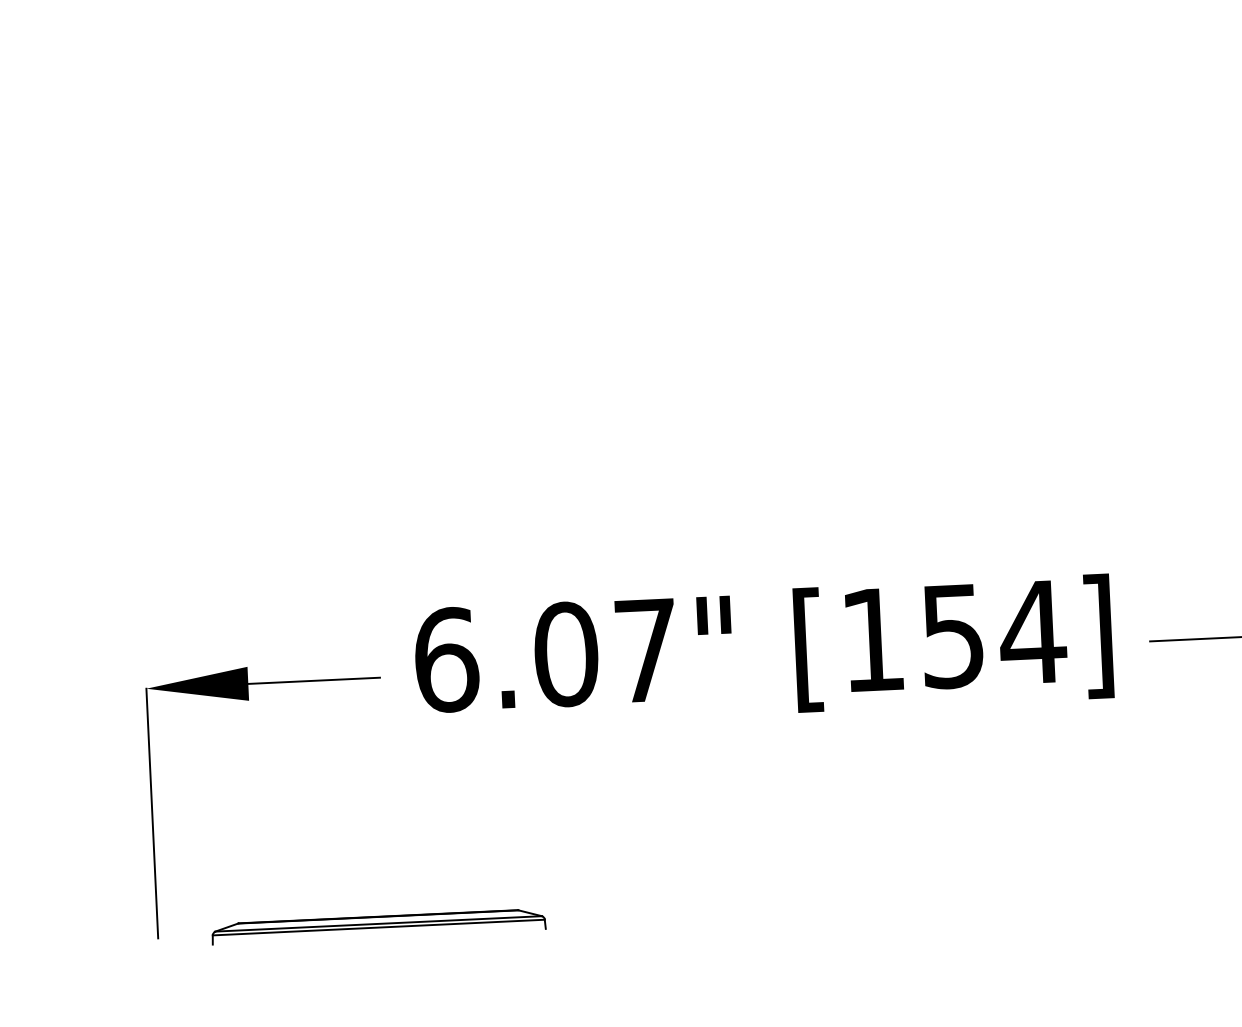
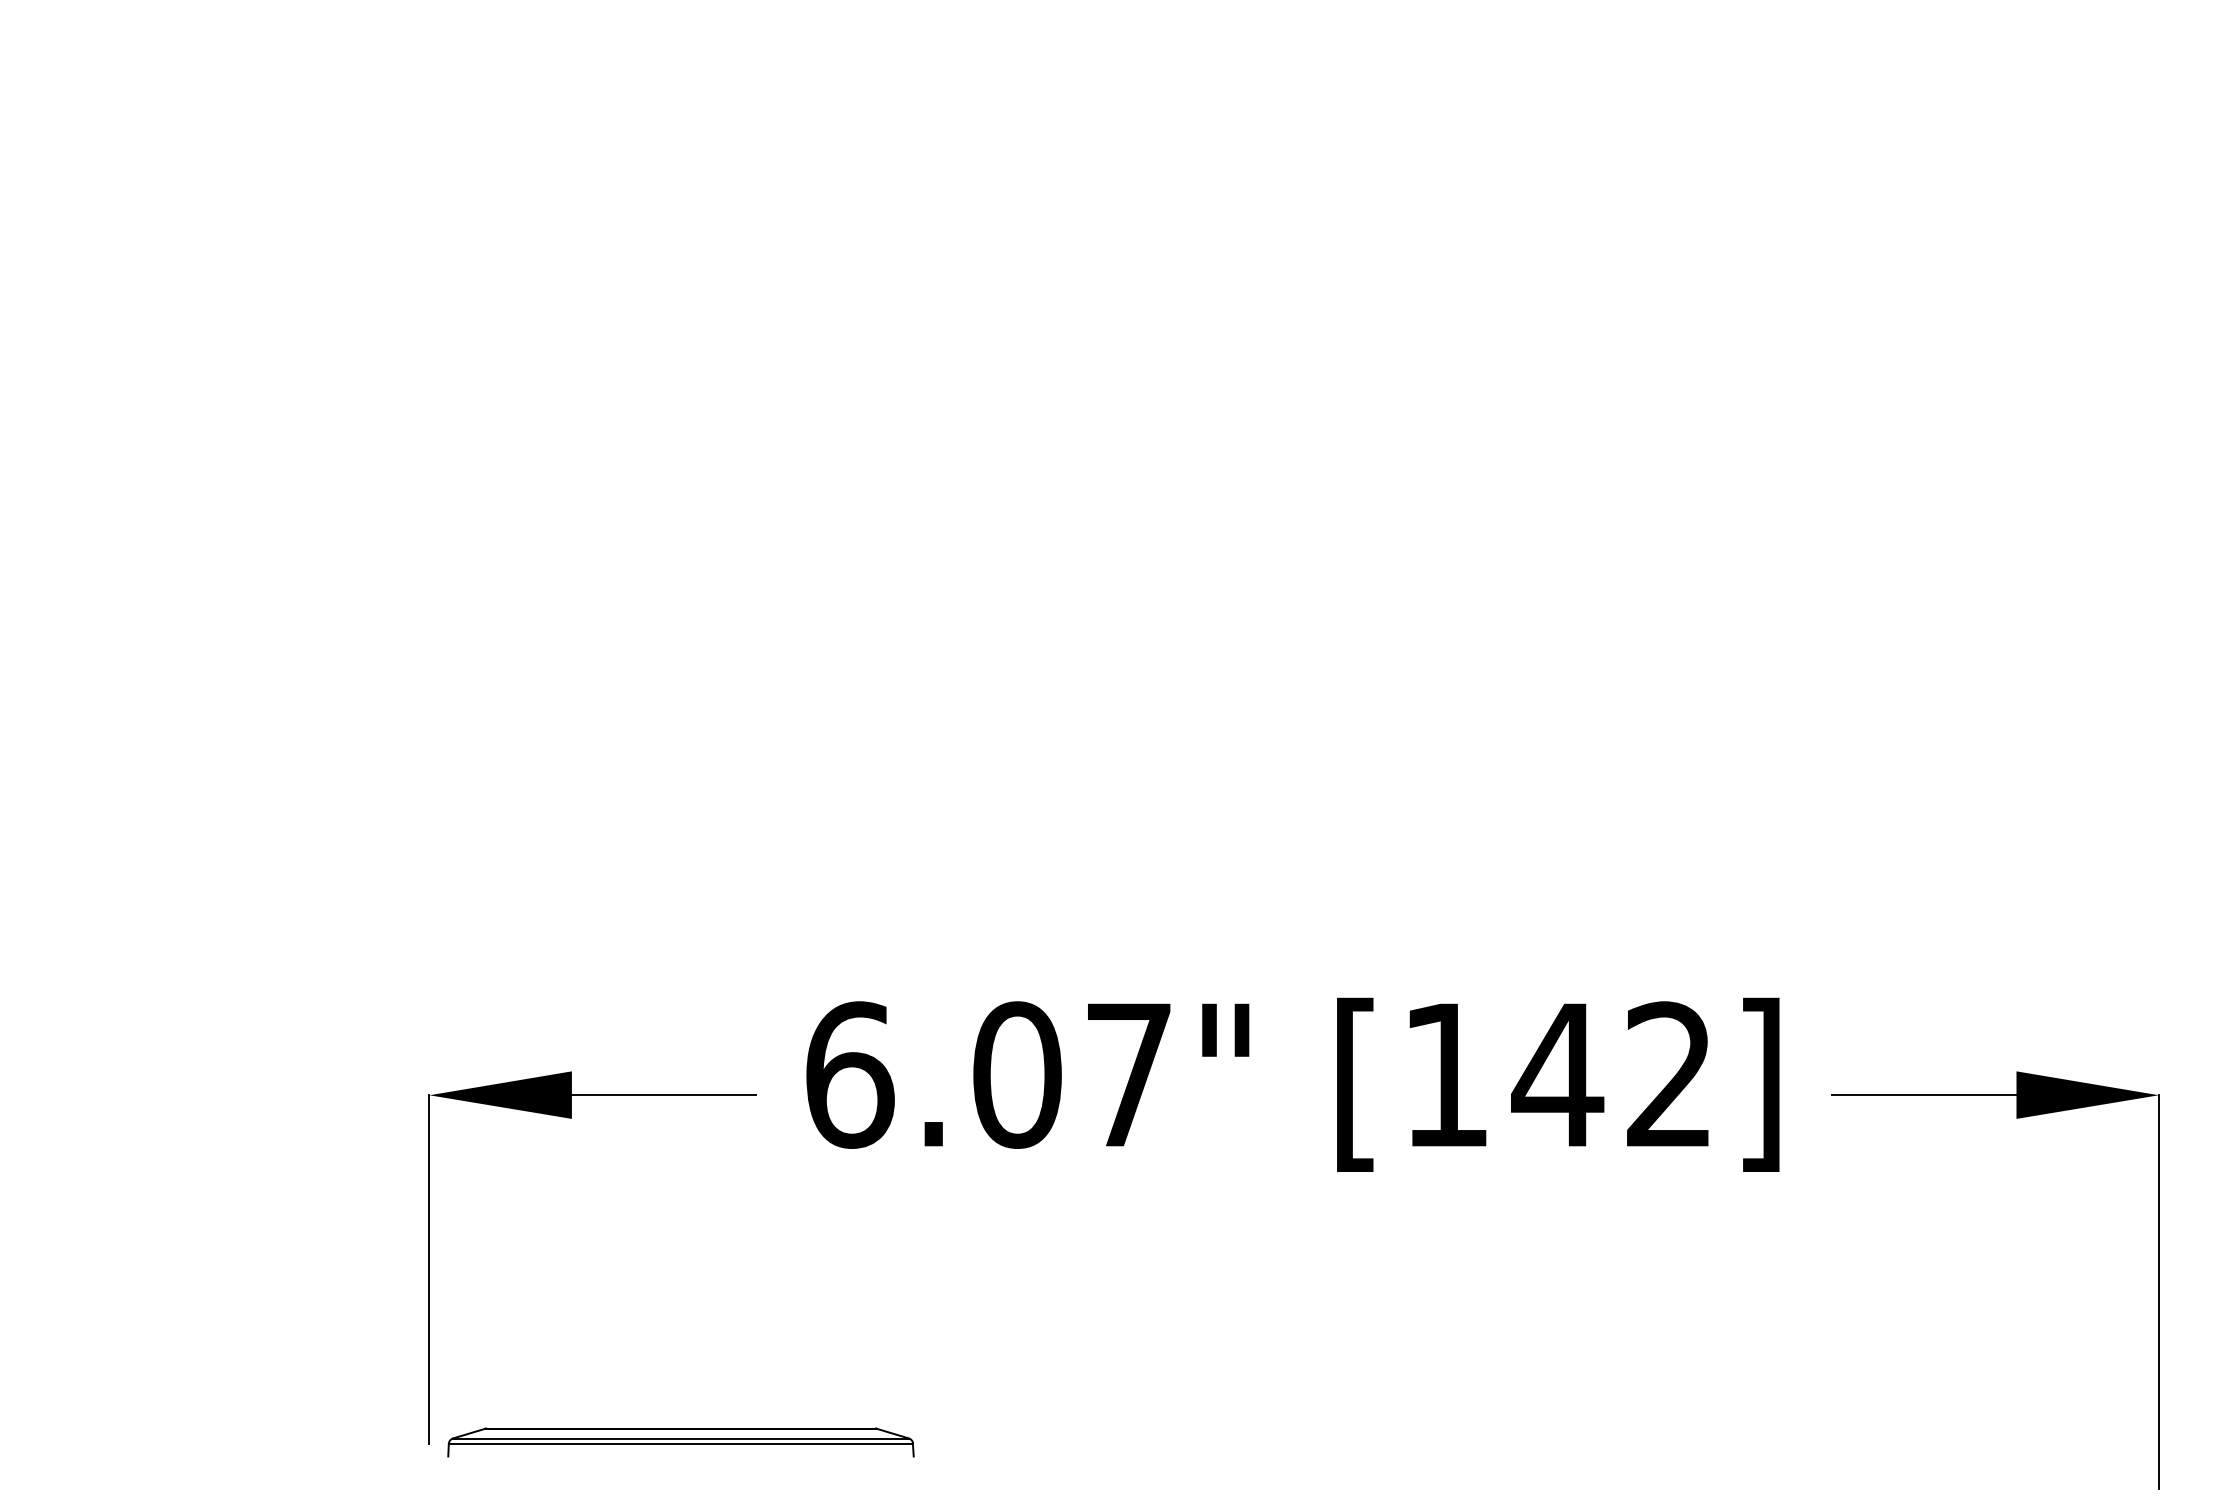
text: (992, 633) -> (1613, 1074), [154] -> [142]
part: (378, 926) -> (680, 1442), moved

